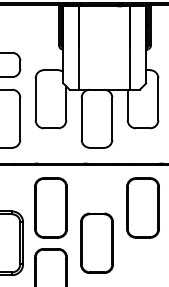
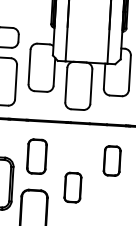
part: (50, 207) -> (36, 156), size x0.7
part: (142, 207) -> (111, 160), size x0.6
part: (96, 242) -> (72, 187), size x0.6

